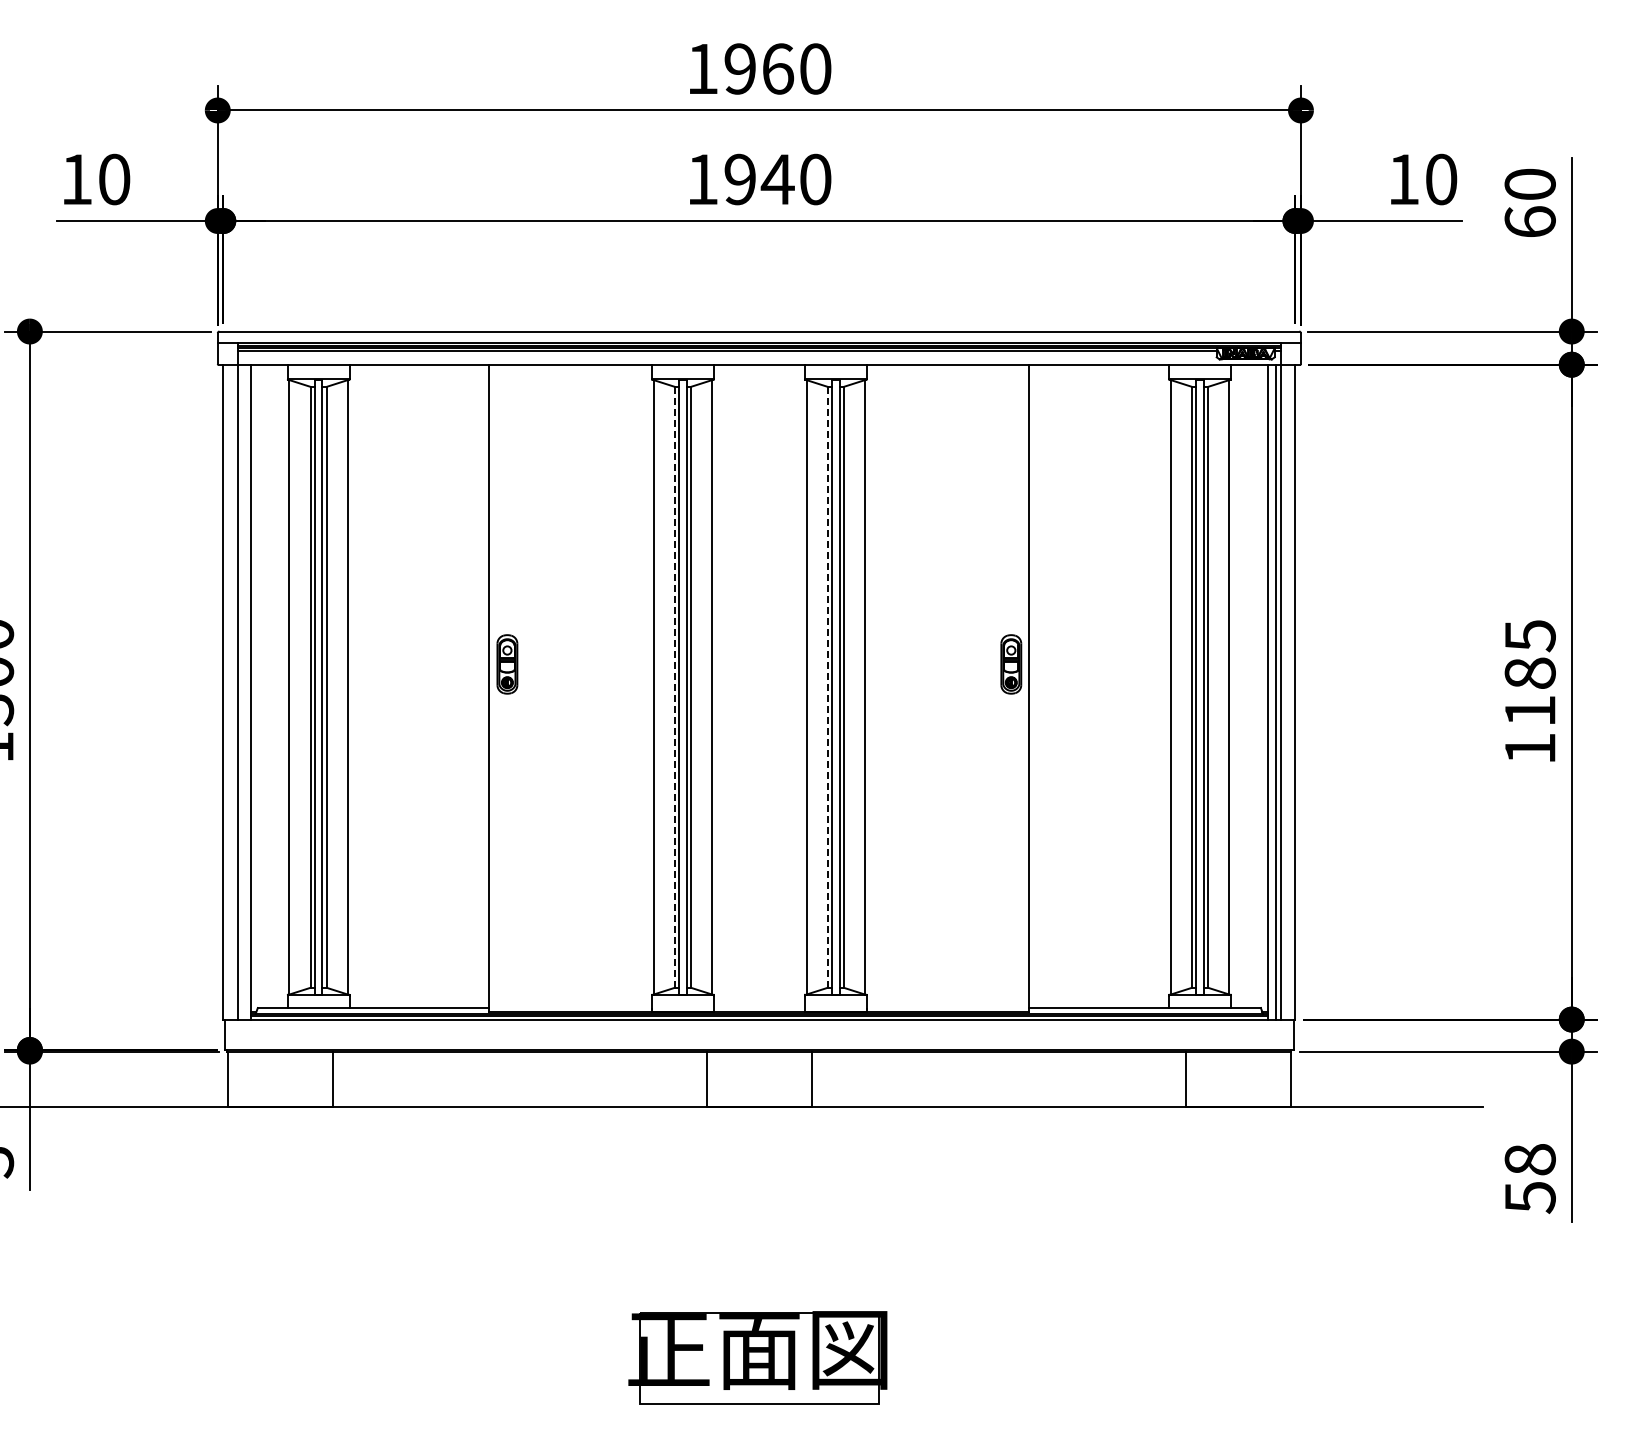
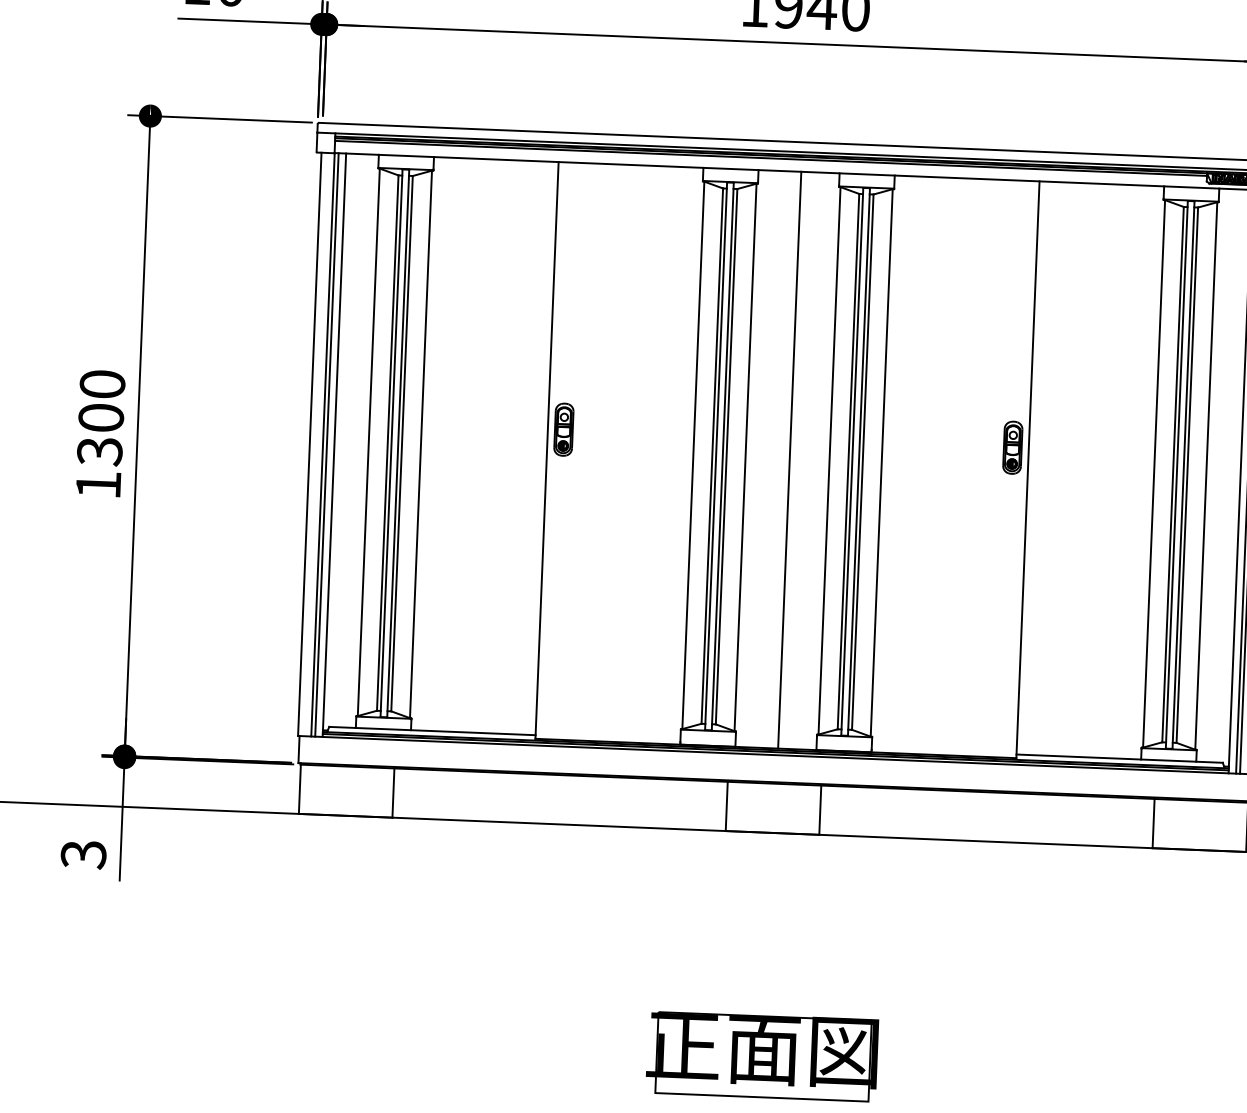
line: (674, 687) -> (711, 456), dashed -> solid
line: (827, 687) -> (848, 461), dashed -> solid
line: (761, 688) -> (789, 460), added
line: (242, 691) -> (326, 444), added

